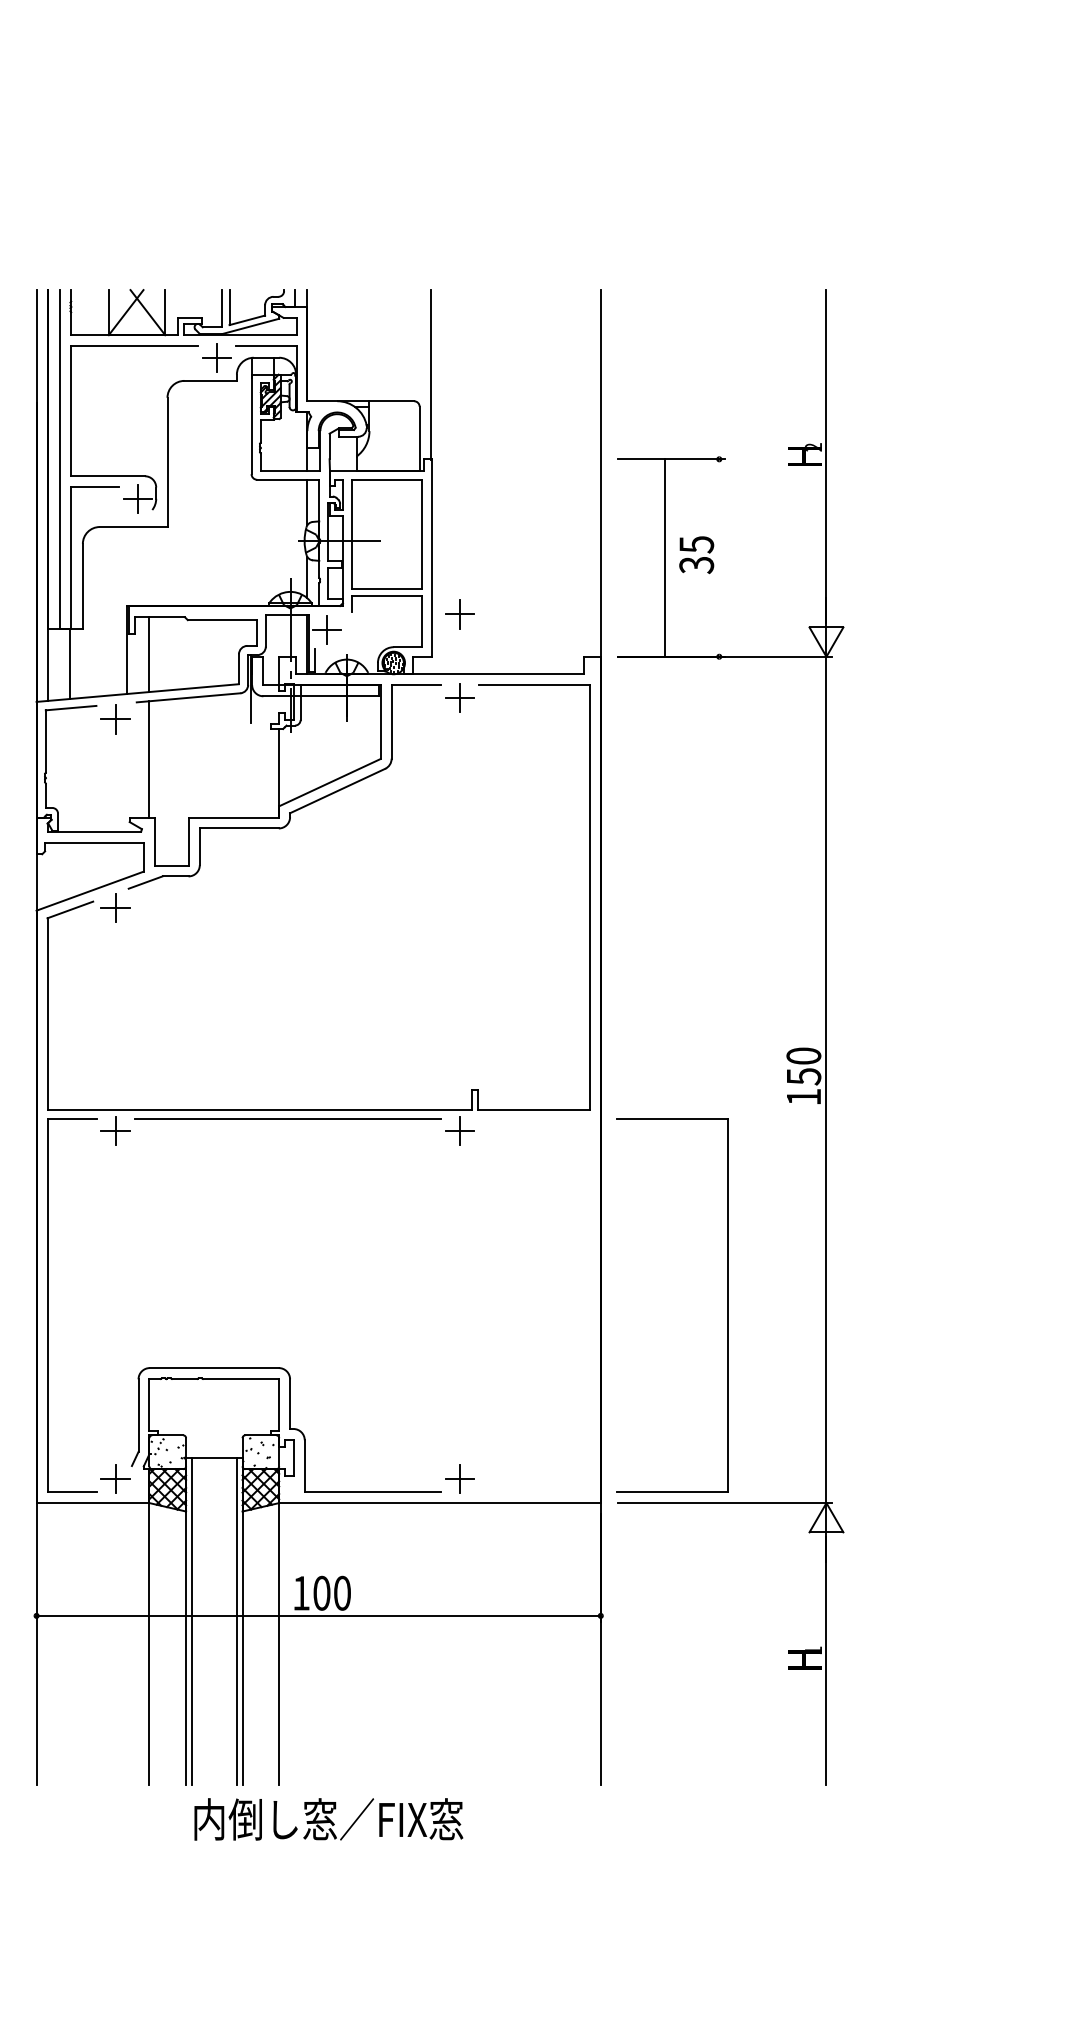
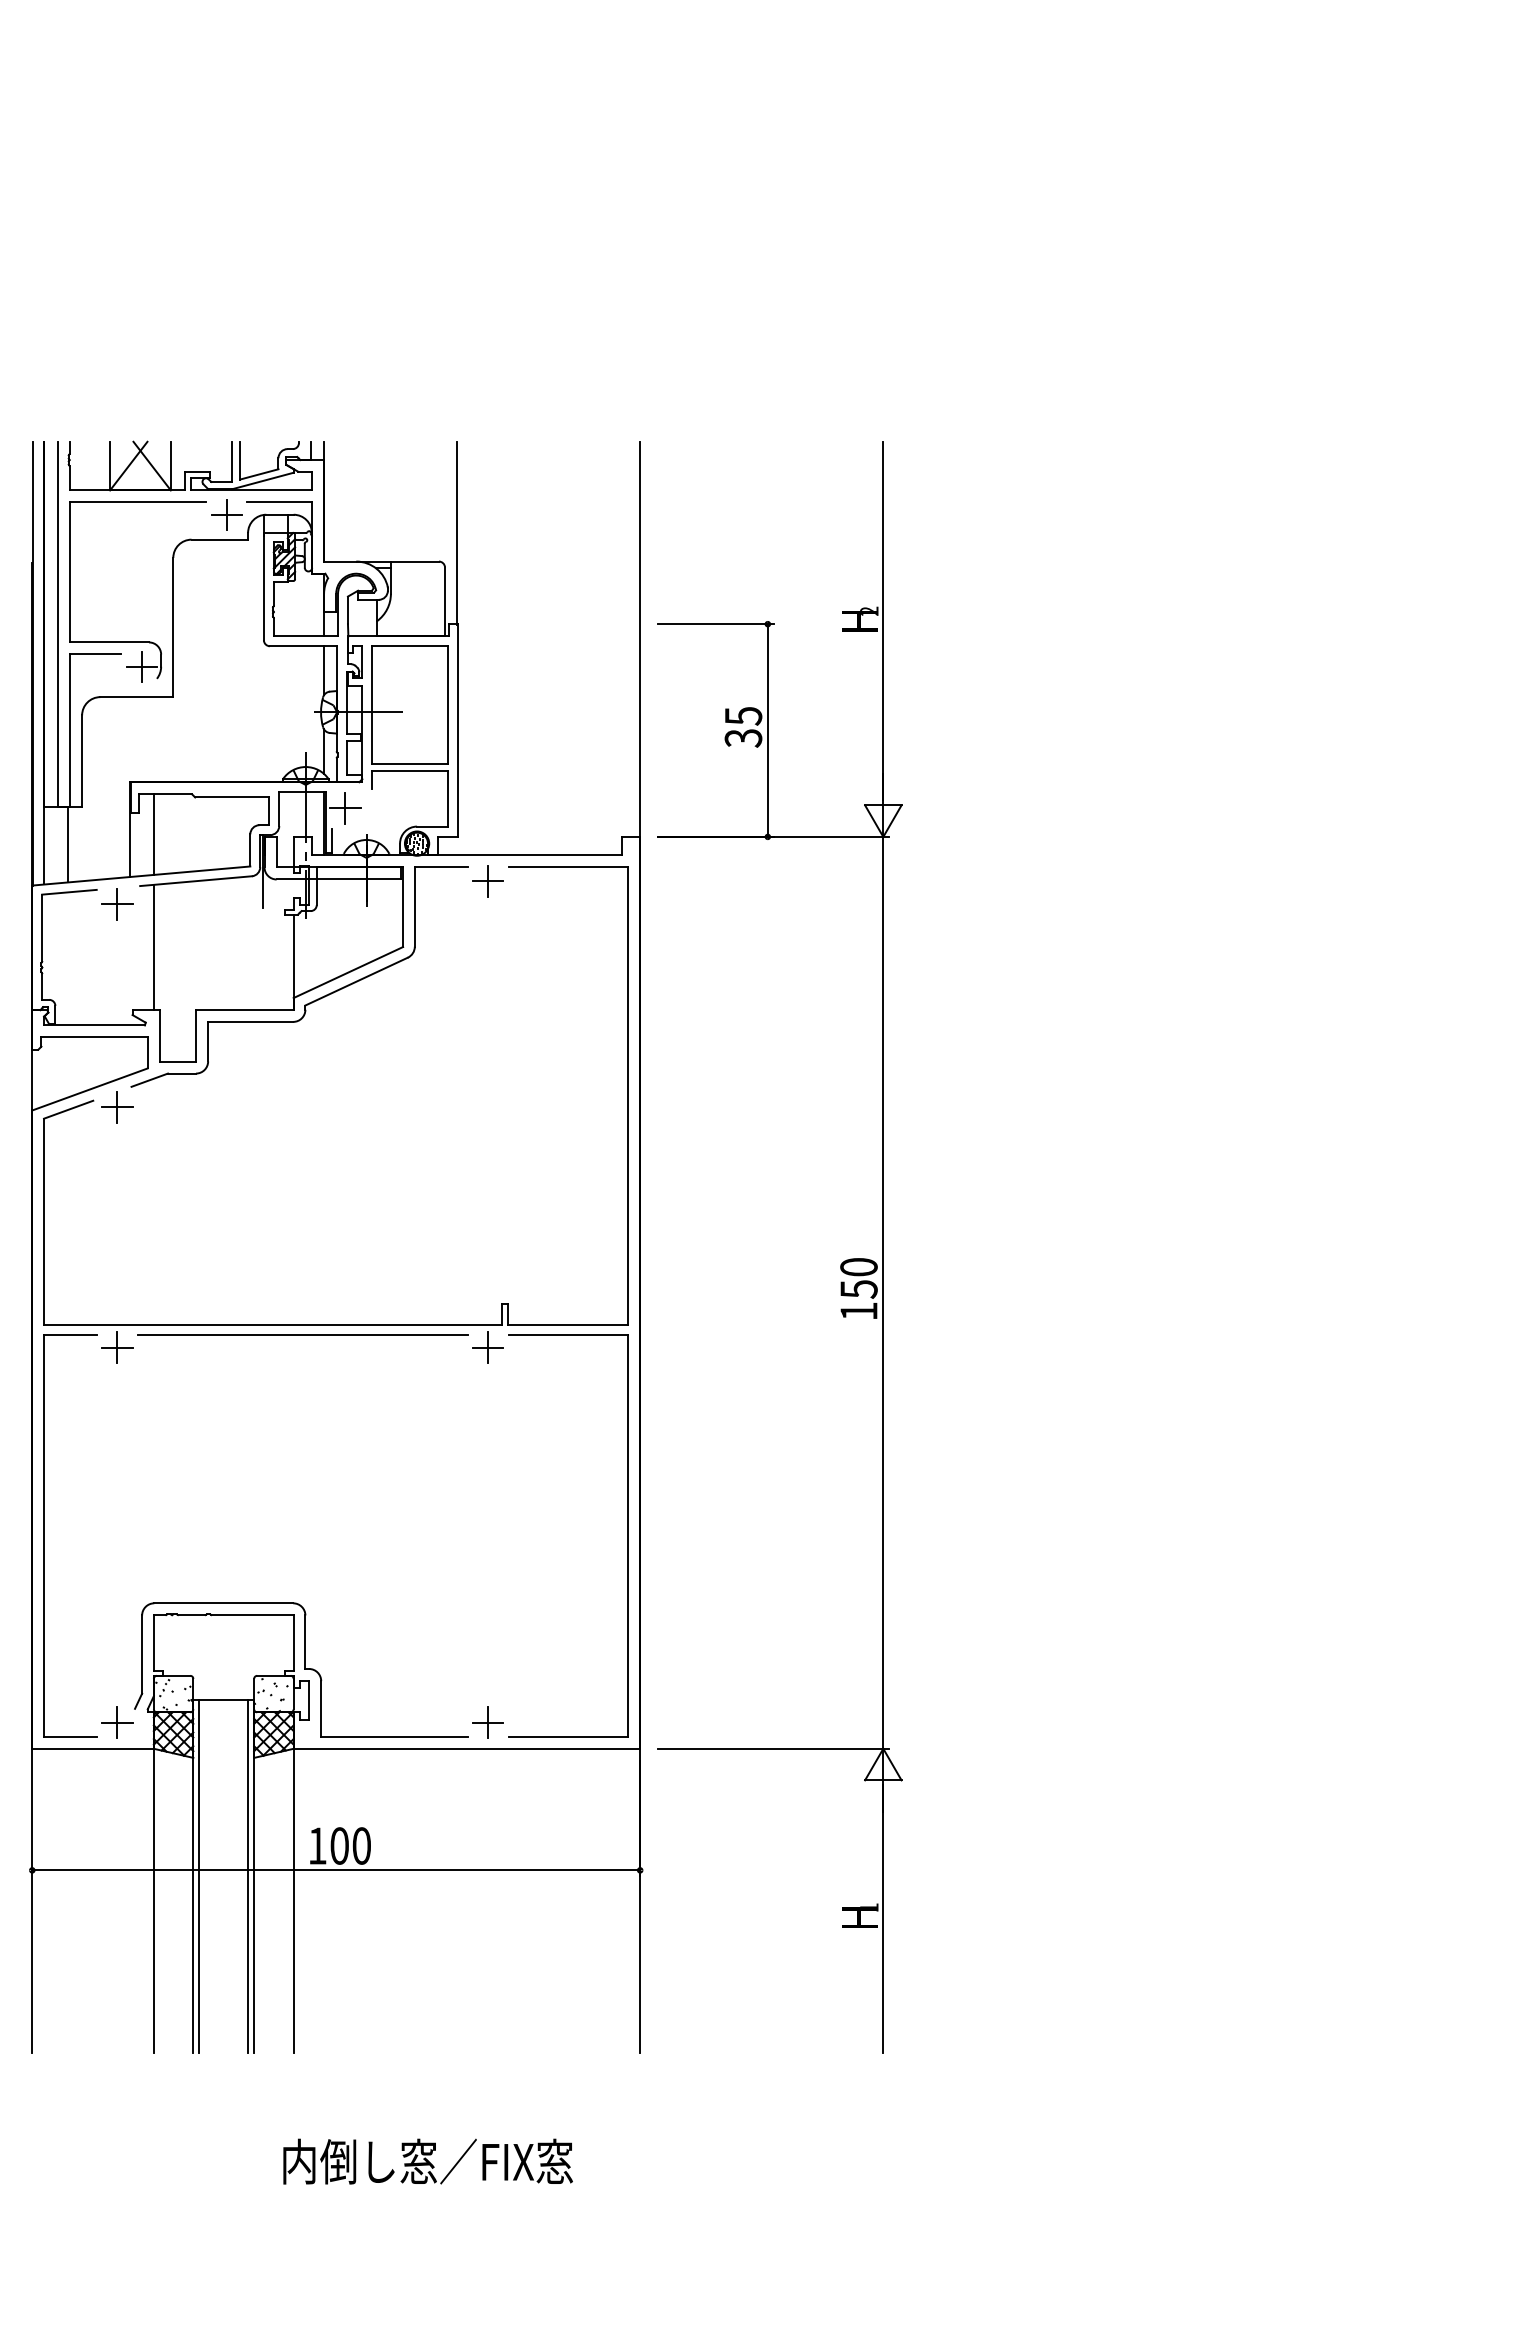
line: (664, 557) -> (767, 730), moved
part: (459, 614) -> (487, 791), removed
part: (727, 1305) -> (627, 1535), moved
text: (328, 1819) -> (427, 2161), moved

